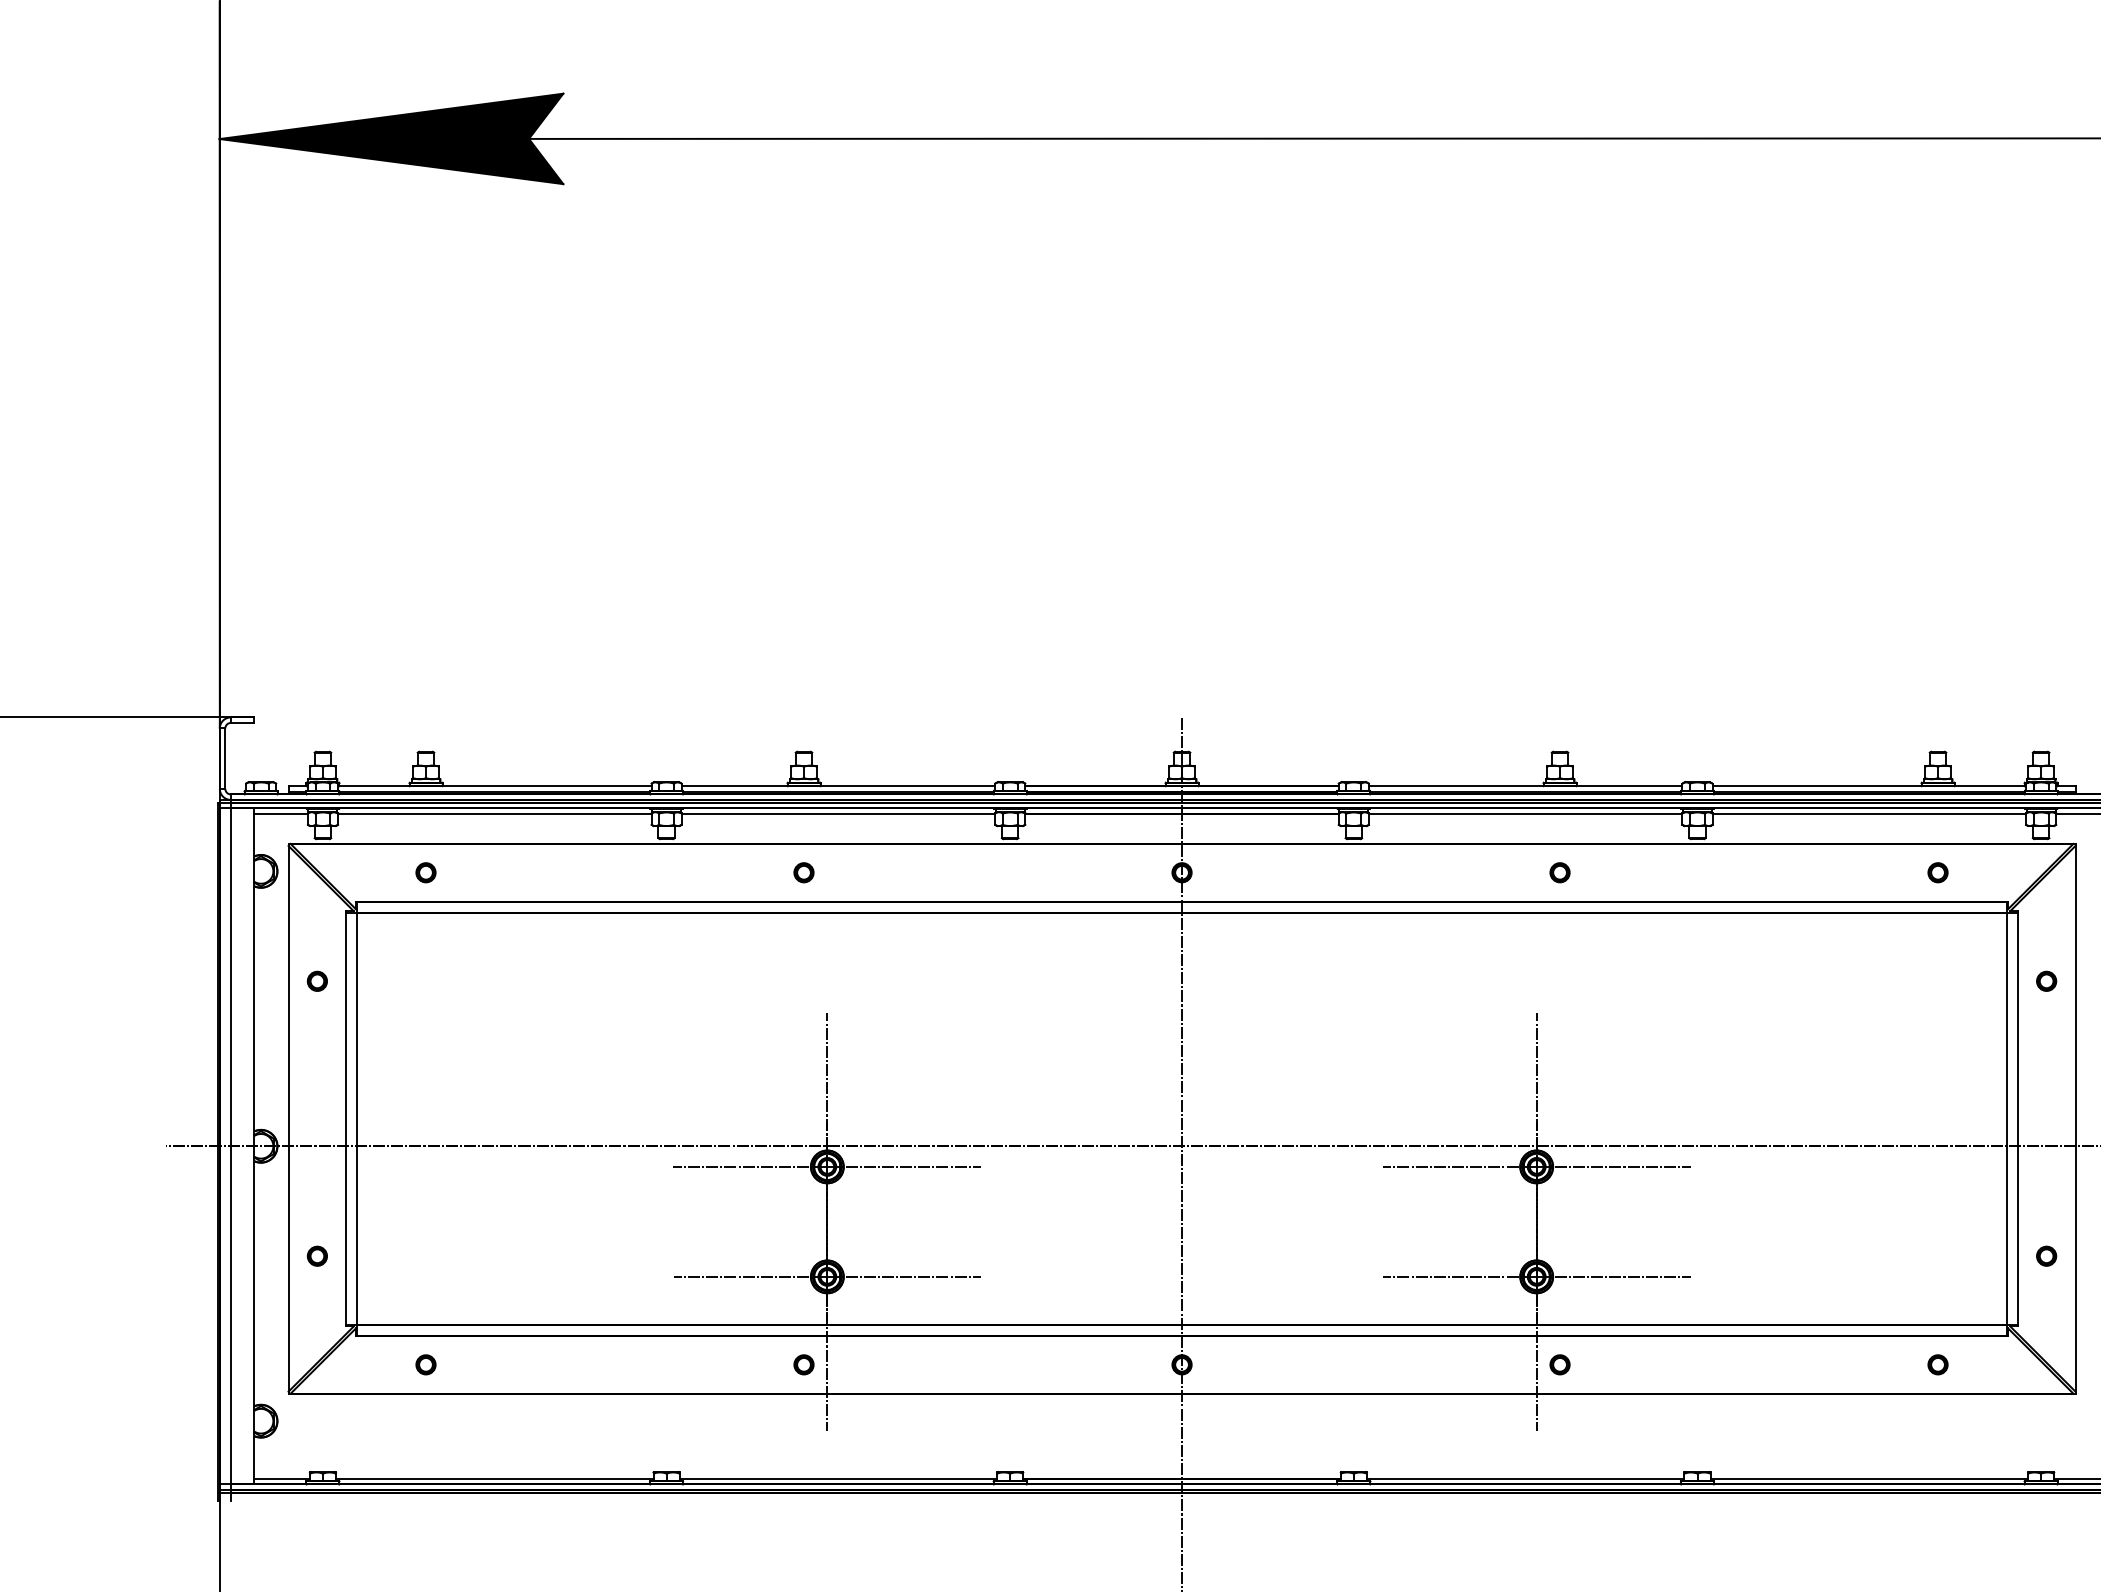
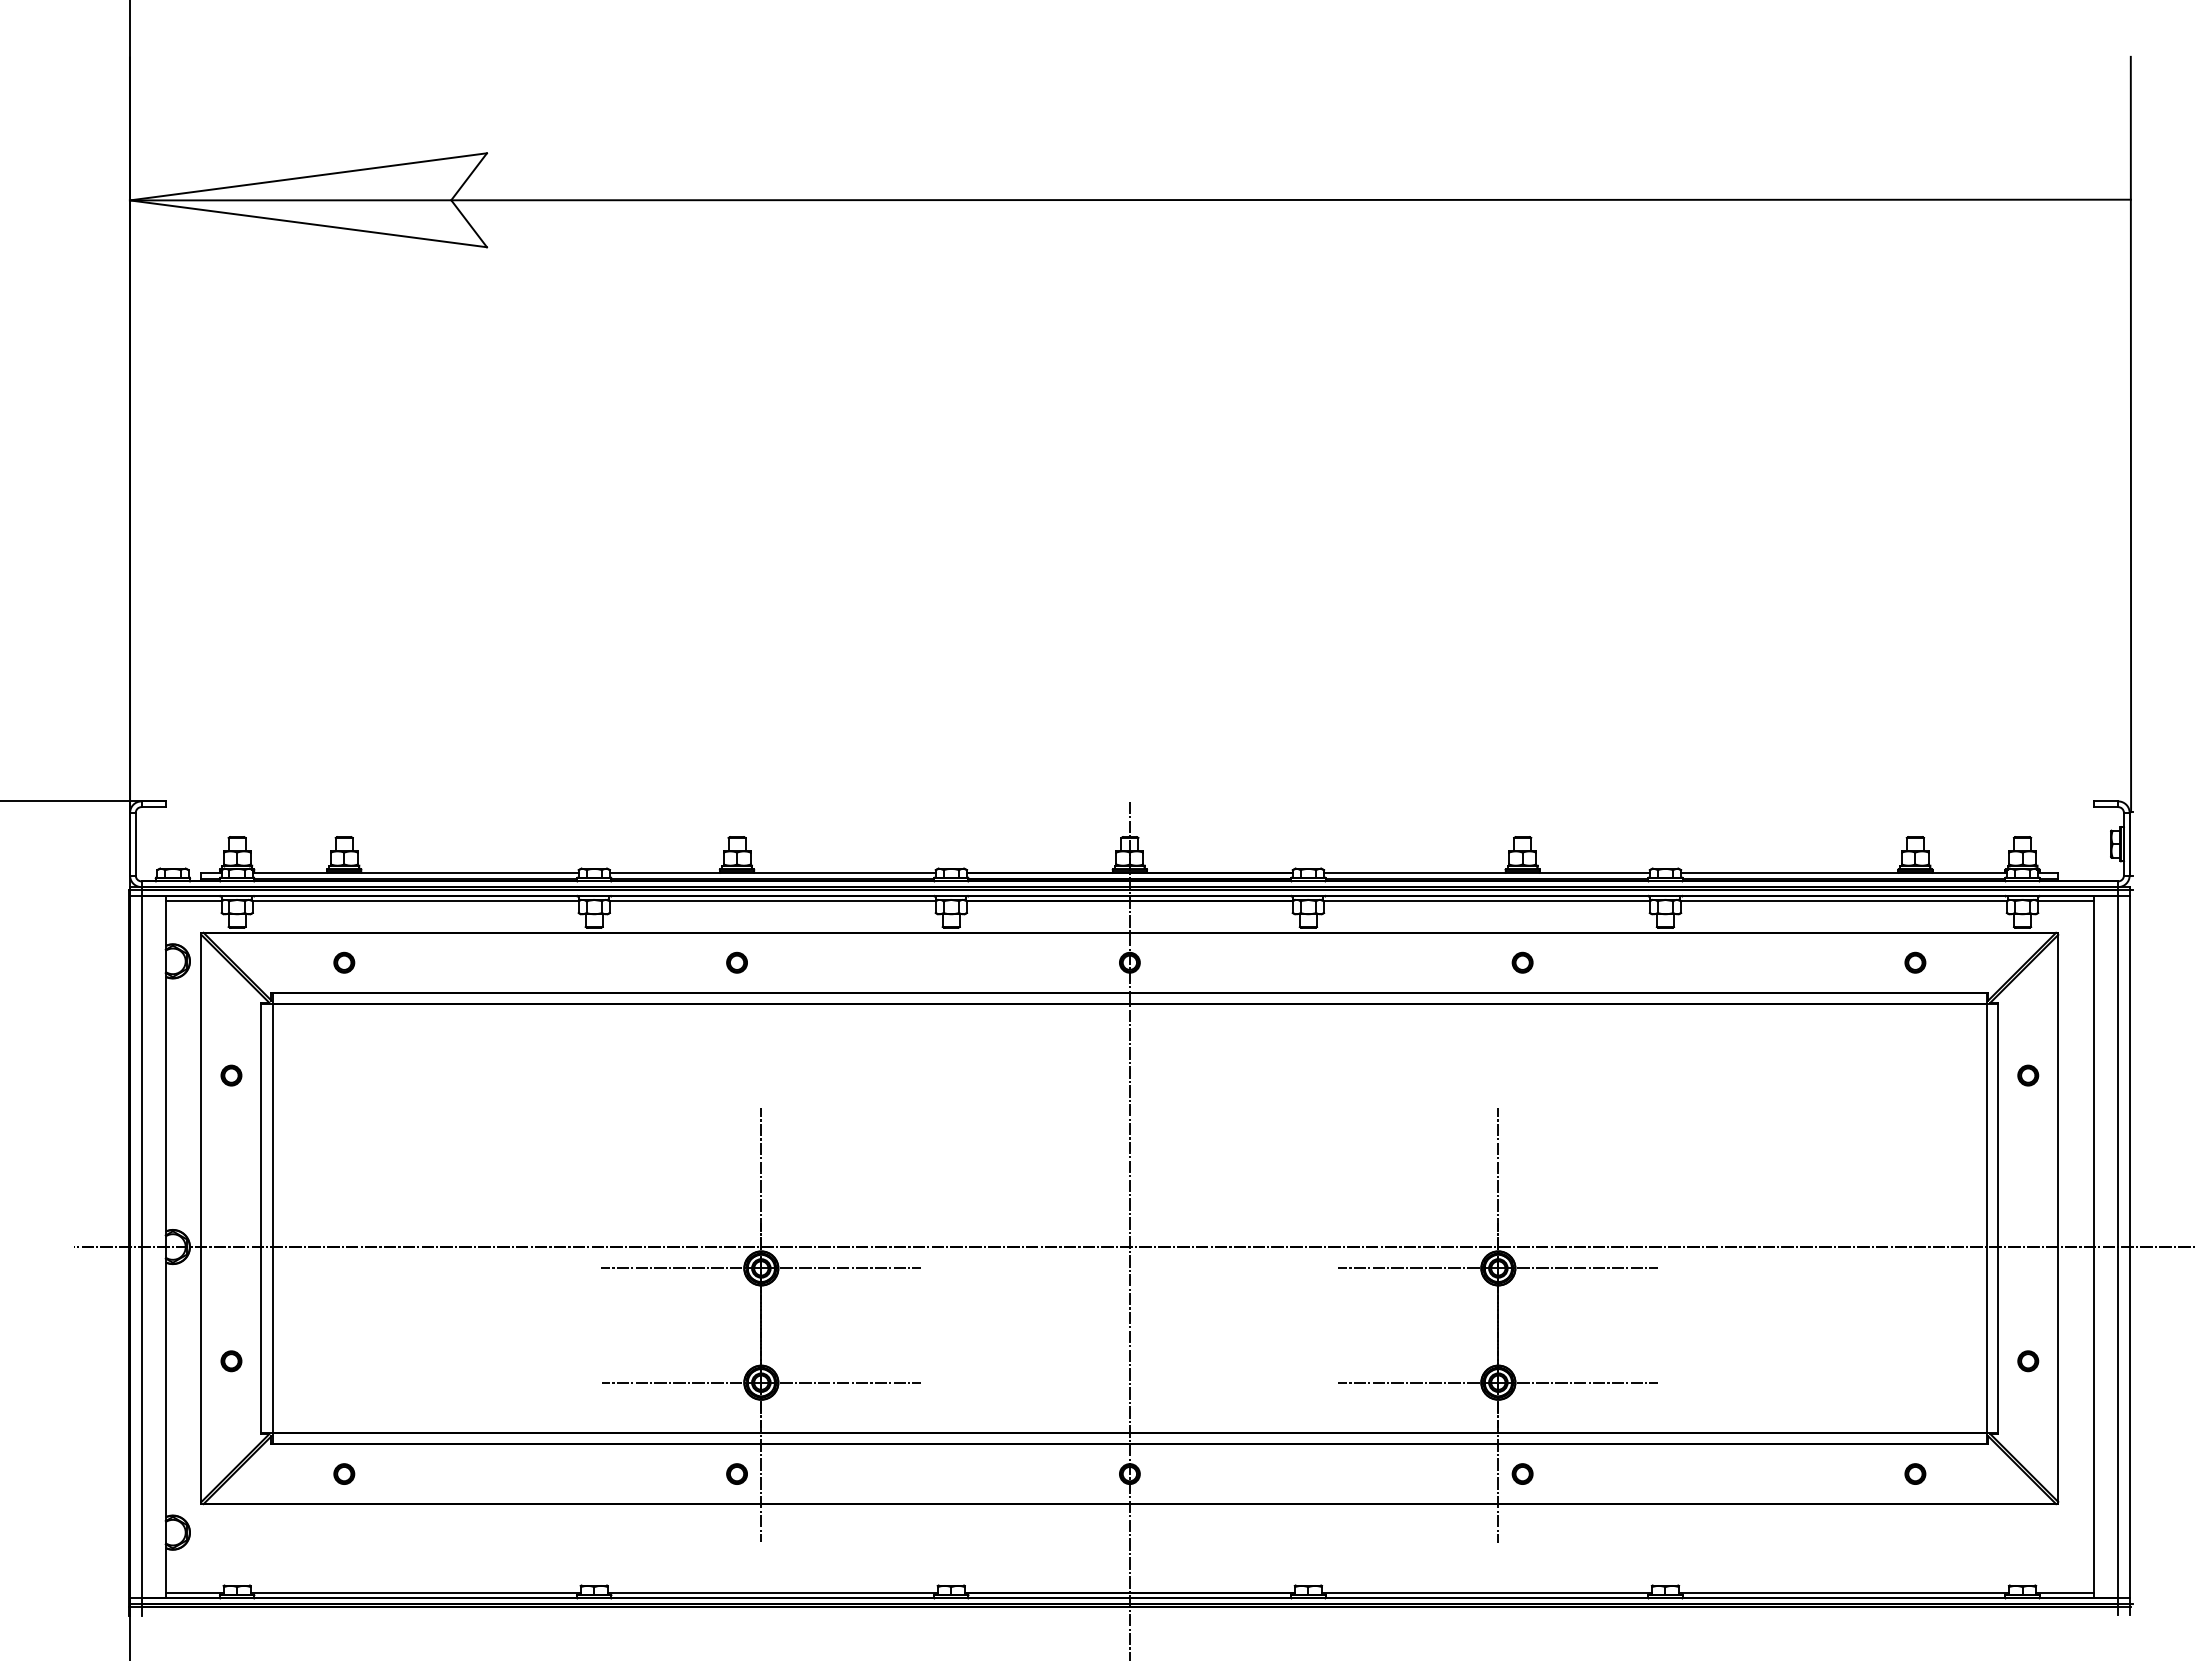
fill: (390, 139) -> (307, 200), removed

